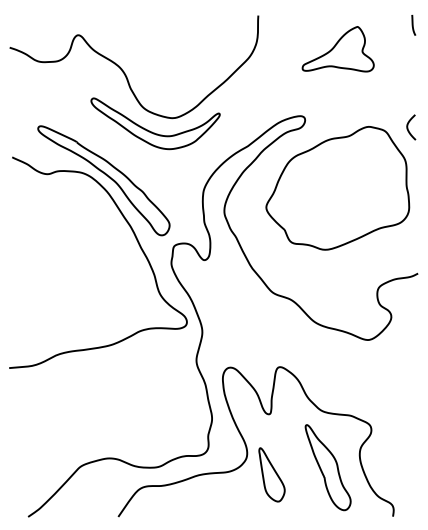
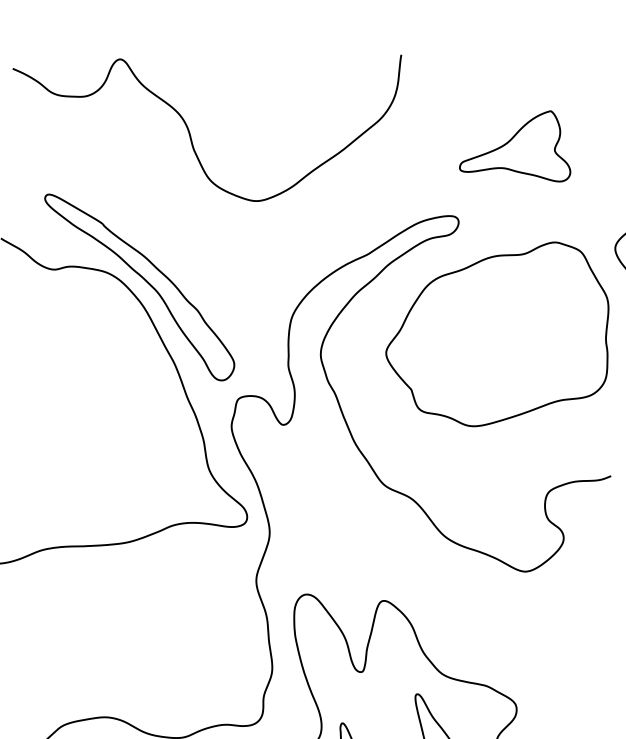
part: (337, 49) -> (516, 143), moved
part: (152, 131) -> (221, 218), removed

